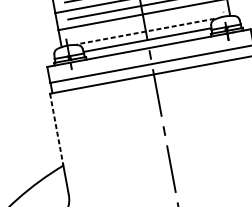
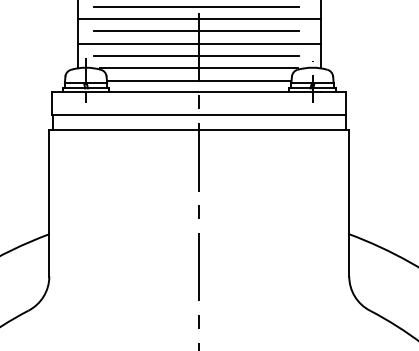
line: (141, 23) -> (195, 56), added
line: (145, 31) -> (198, 68), dashed -> solid
line: (56, 129) -> (49, 182), dashed -> solid

